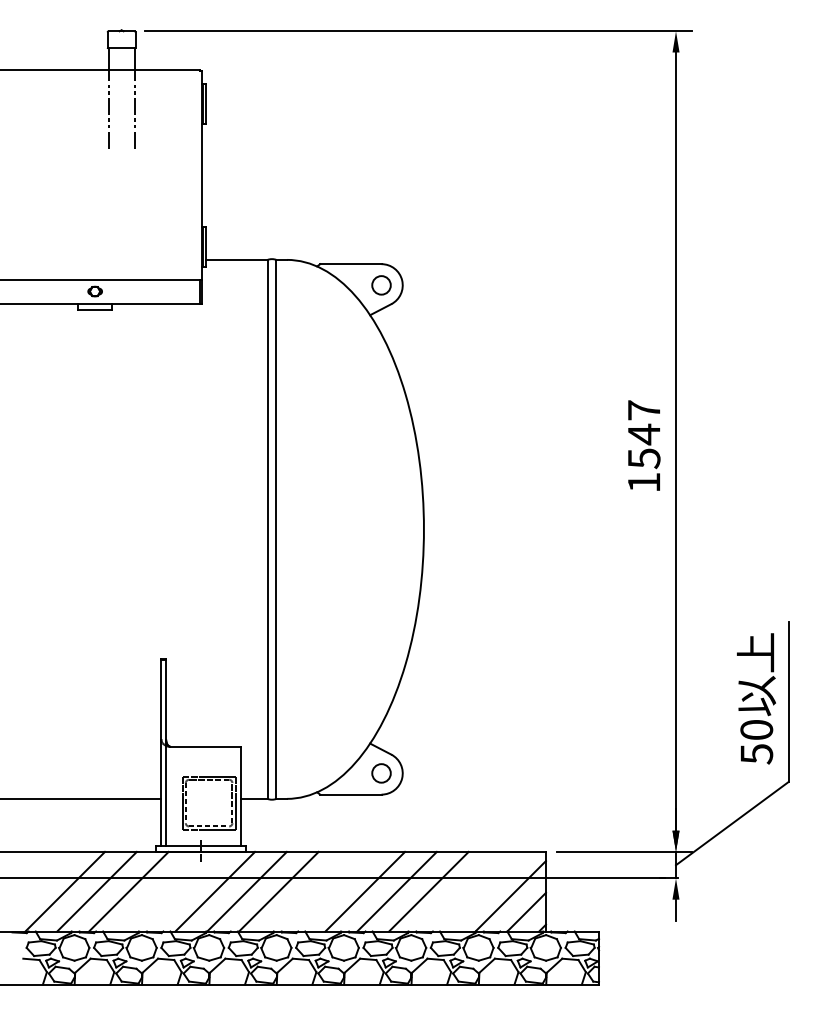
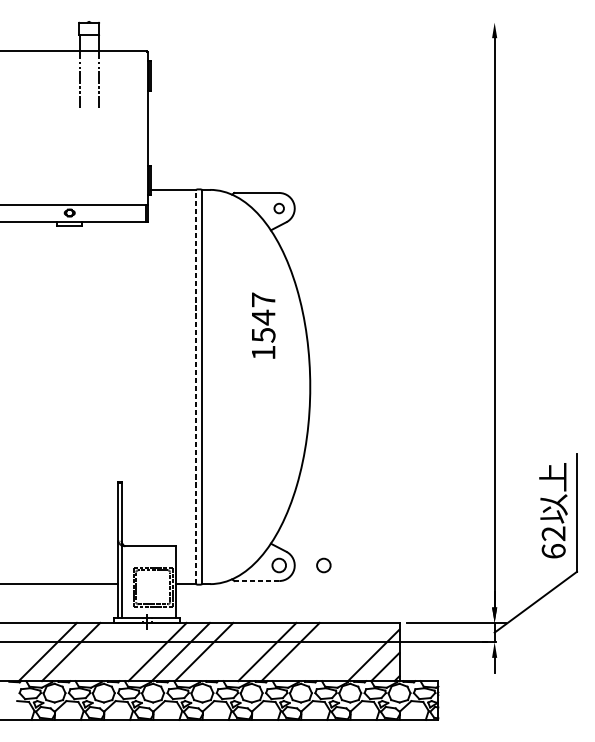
line: (418, 31) -> (306, 22), removed
circle: (381, 285) -> (279, 208), size x0.7
text: (644, 445) -> (263, 325), moved
line: (267, 528) -> (195, 386), solid -> dashed
text: (756, 742) -> (553, 542), 50 -> 62
circle: (442, 773) -> (323, 565), added
line: (350, 794) -> (256, 580), solid -> dashed
line: (128, 891) -> (94, 651), removed
line: (428, 891) -> (313, 651), removed

